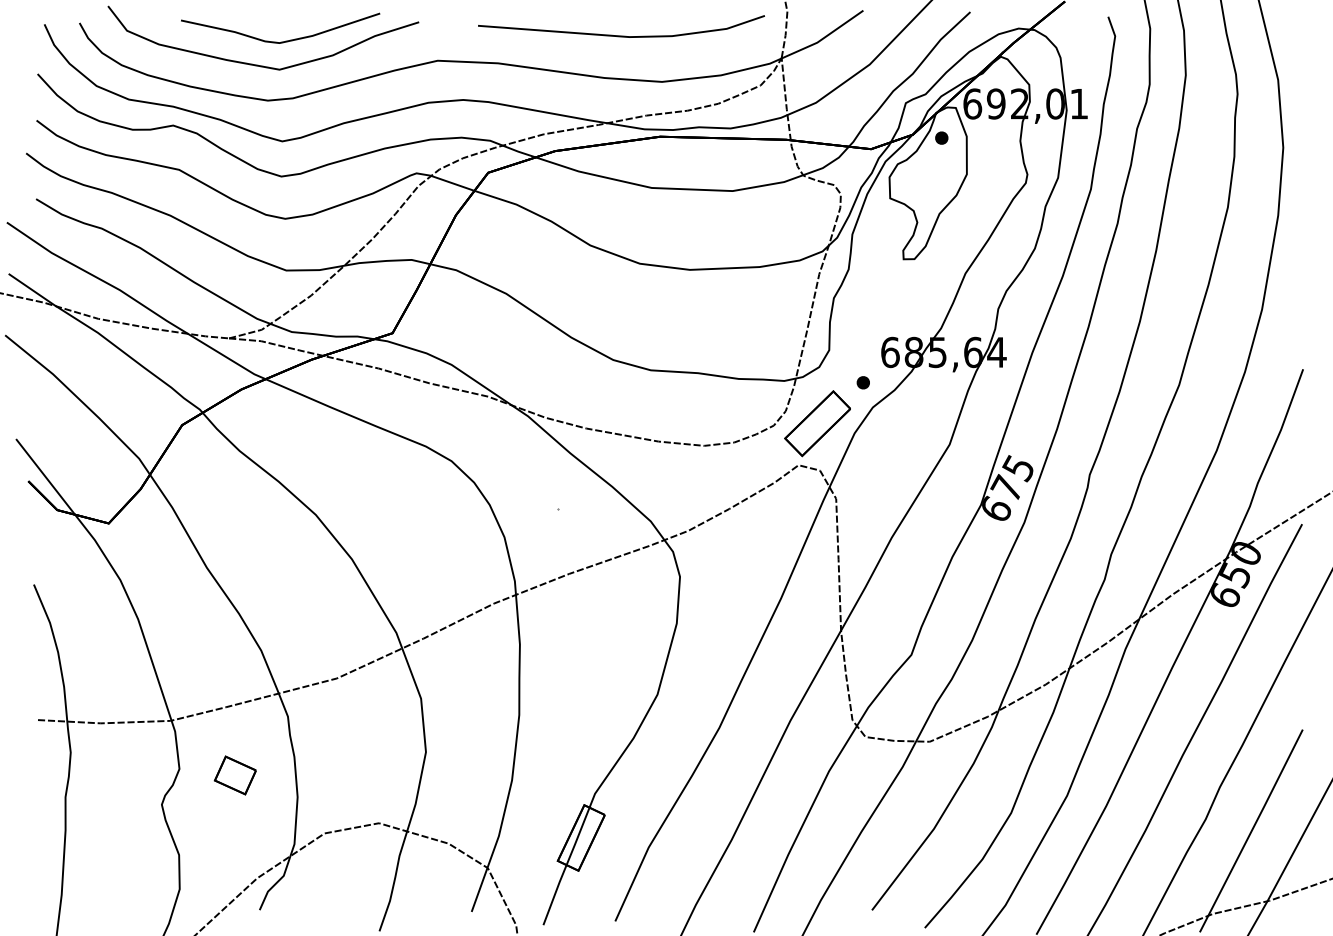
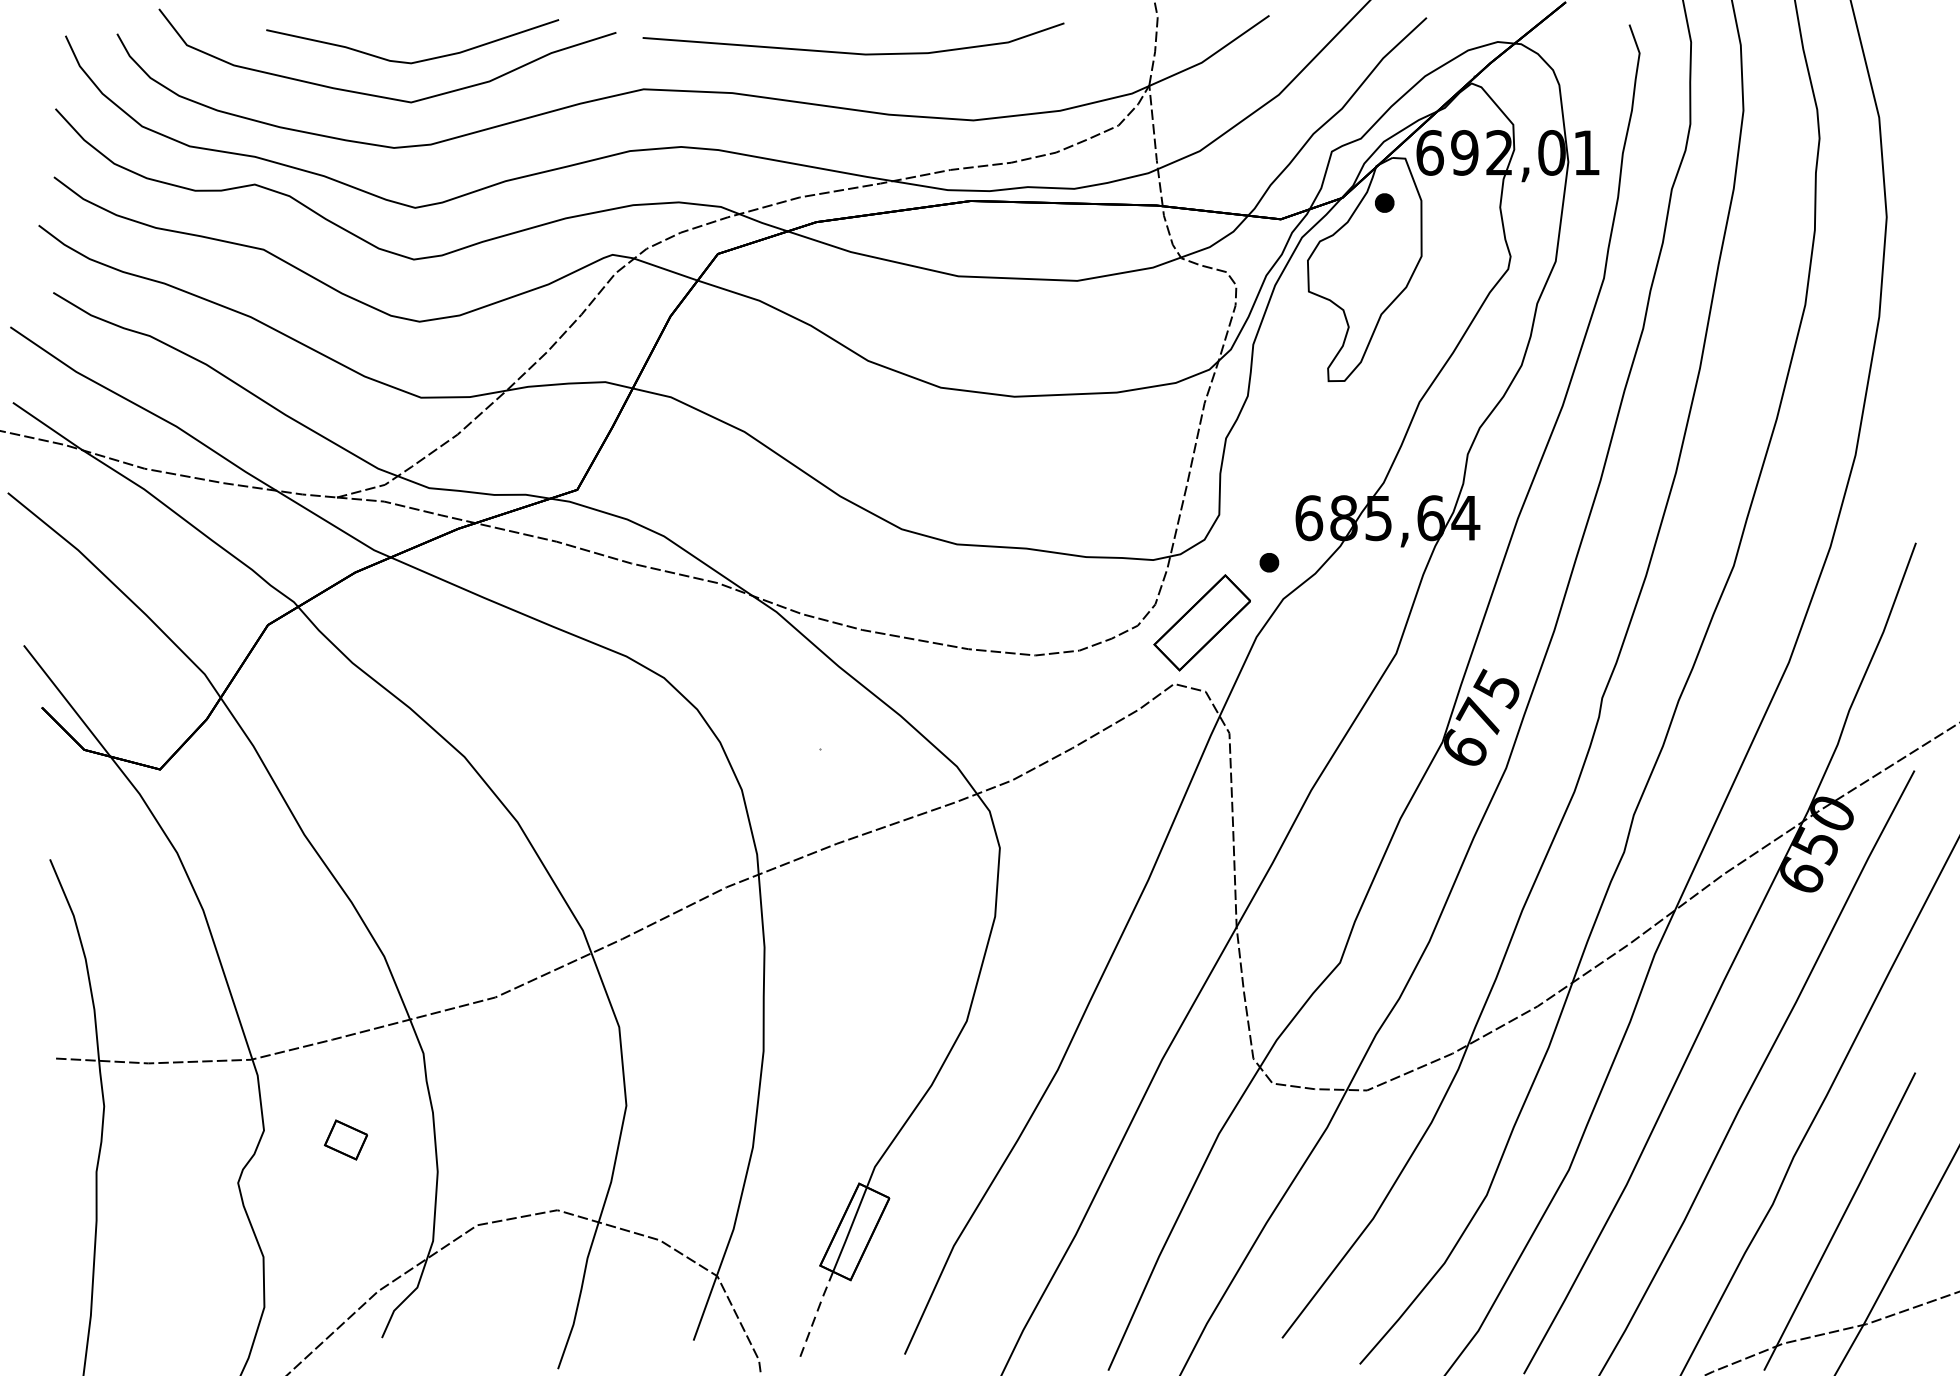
line: (621, 35) -> (853, 52), moved
part: (234, 775) -> (344, 1140), size x0.7
line: (554, 894) -> (815, 1314), solid -> dashed

